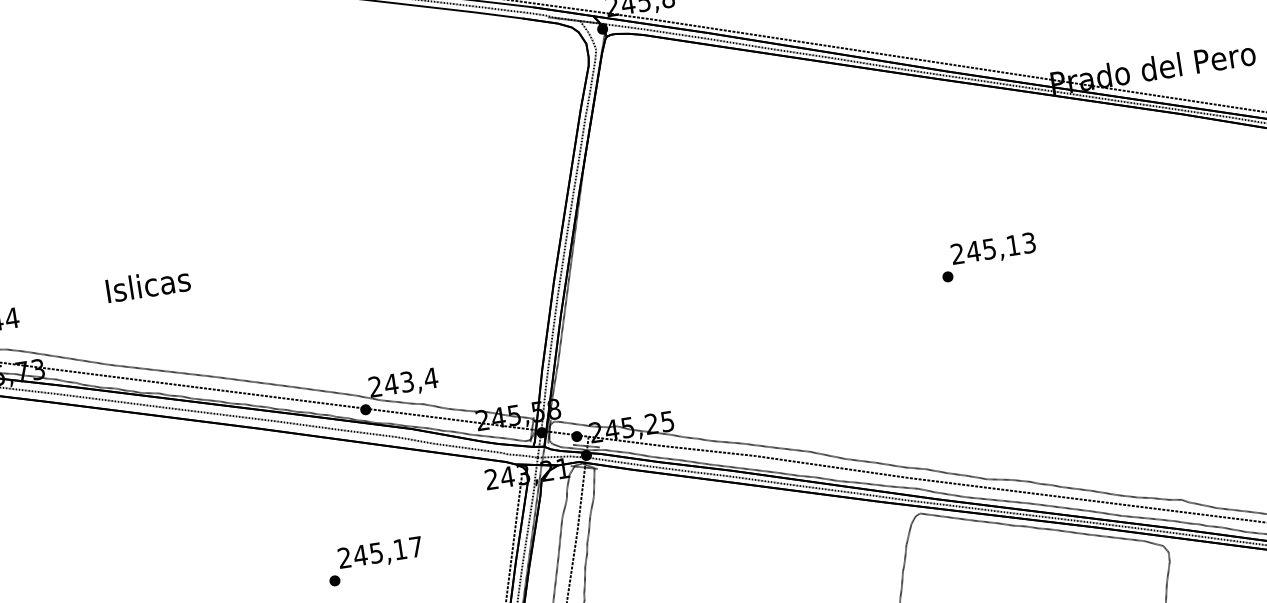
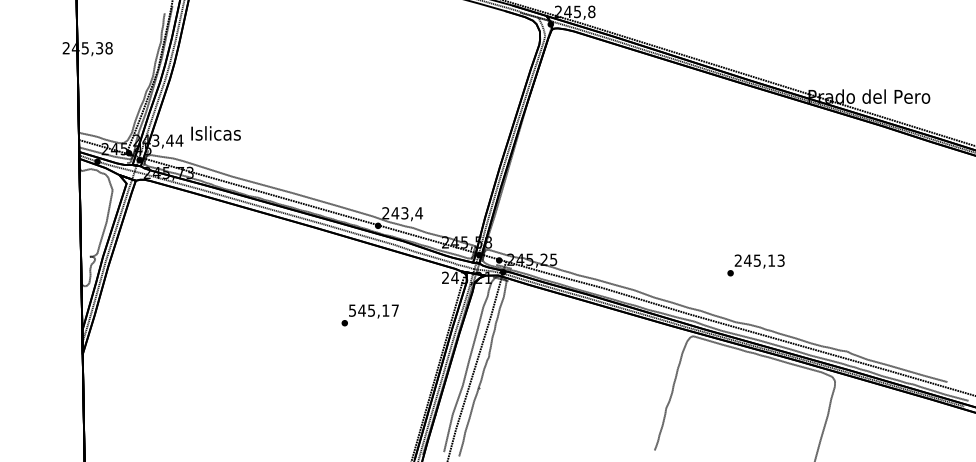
text: (987, 257) -> (755, 265), moved
text: (147, 285) -> (215, 133), moved
text: (344, 557) -> (352, 310), 245,17 -> 545,17

